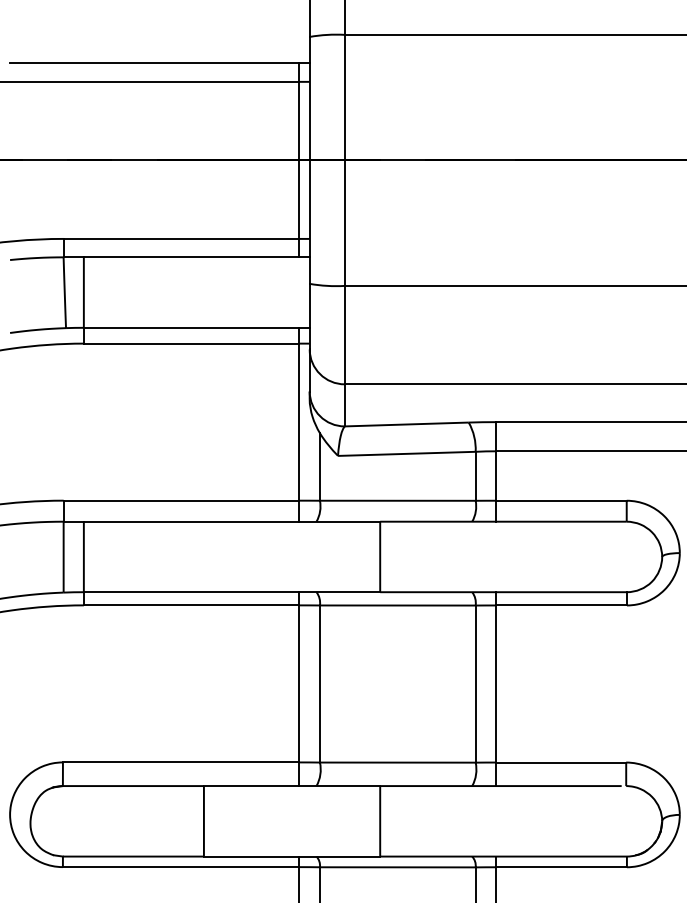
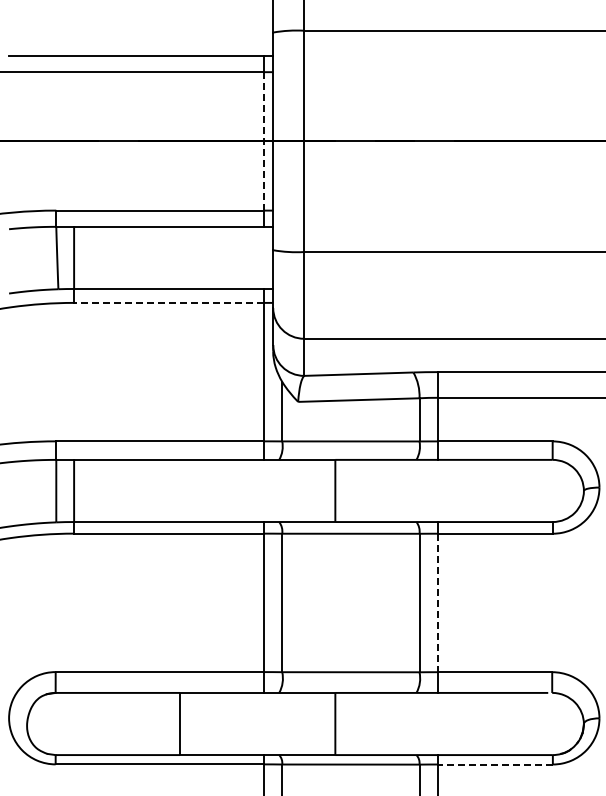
line: (298, 159) -> (263, 140), solid -> dashed
line: (192, 343) -> (169, 302), solid -> dashed
line: (496, 684) -> (437, 603), solid -> dashed
line: (561, 867) -> (495, 764), solid -> dashed

